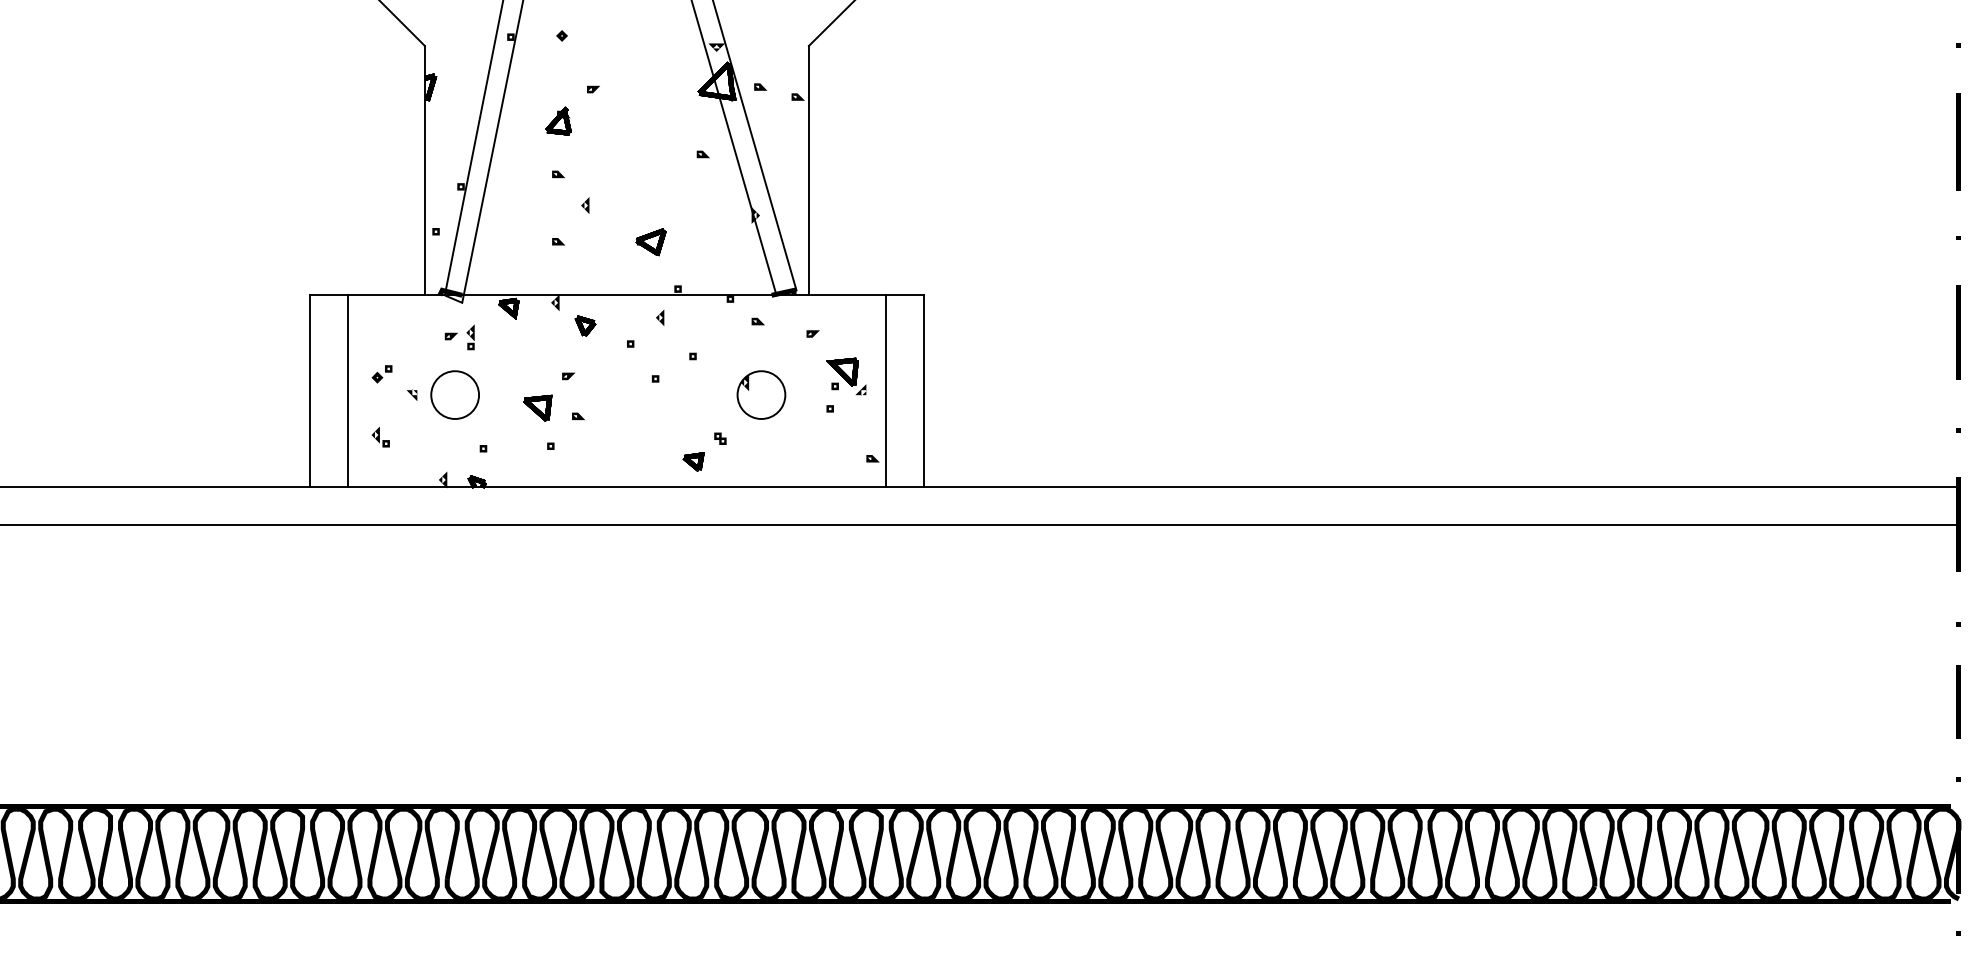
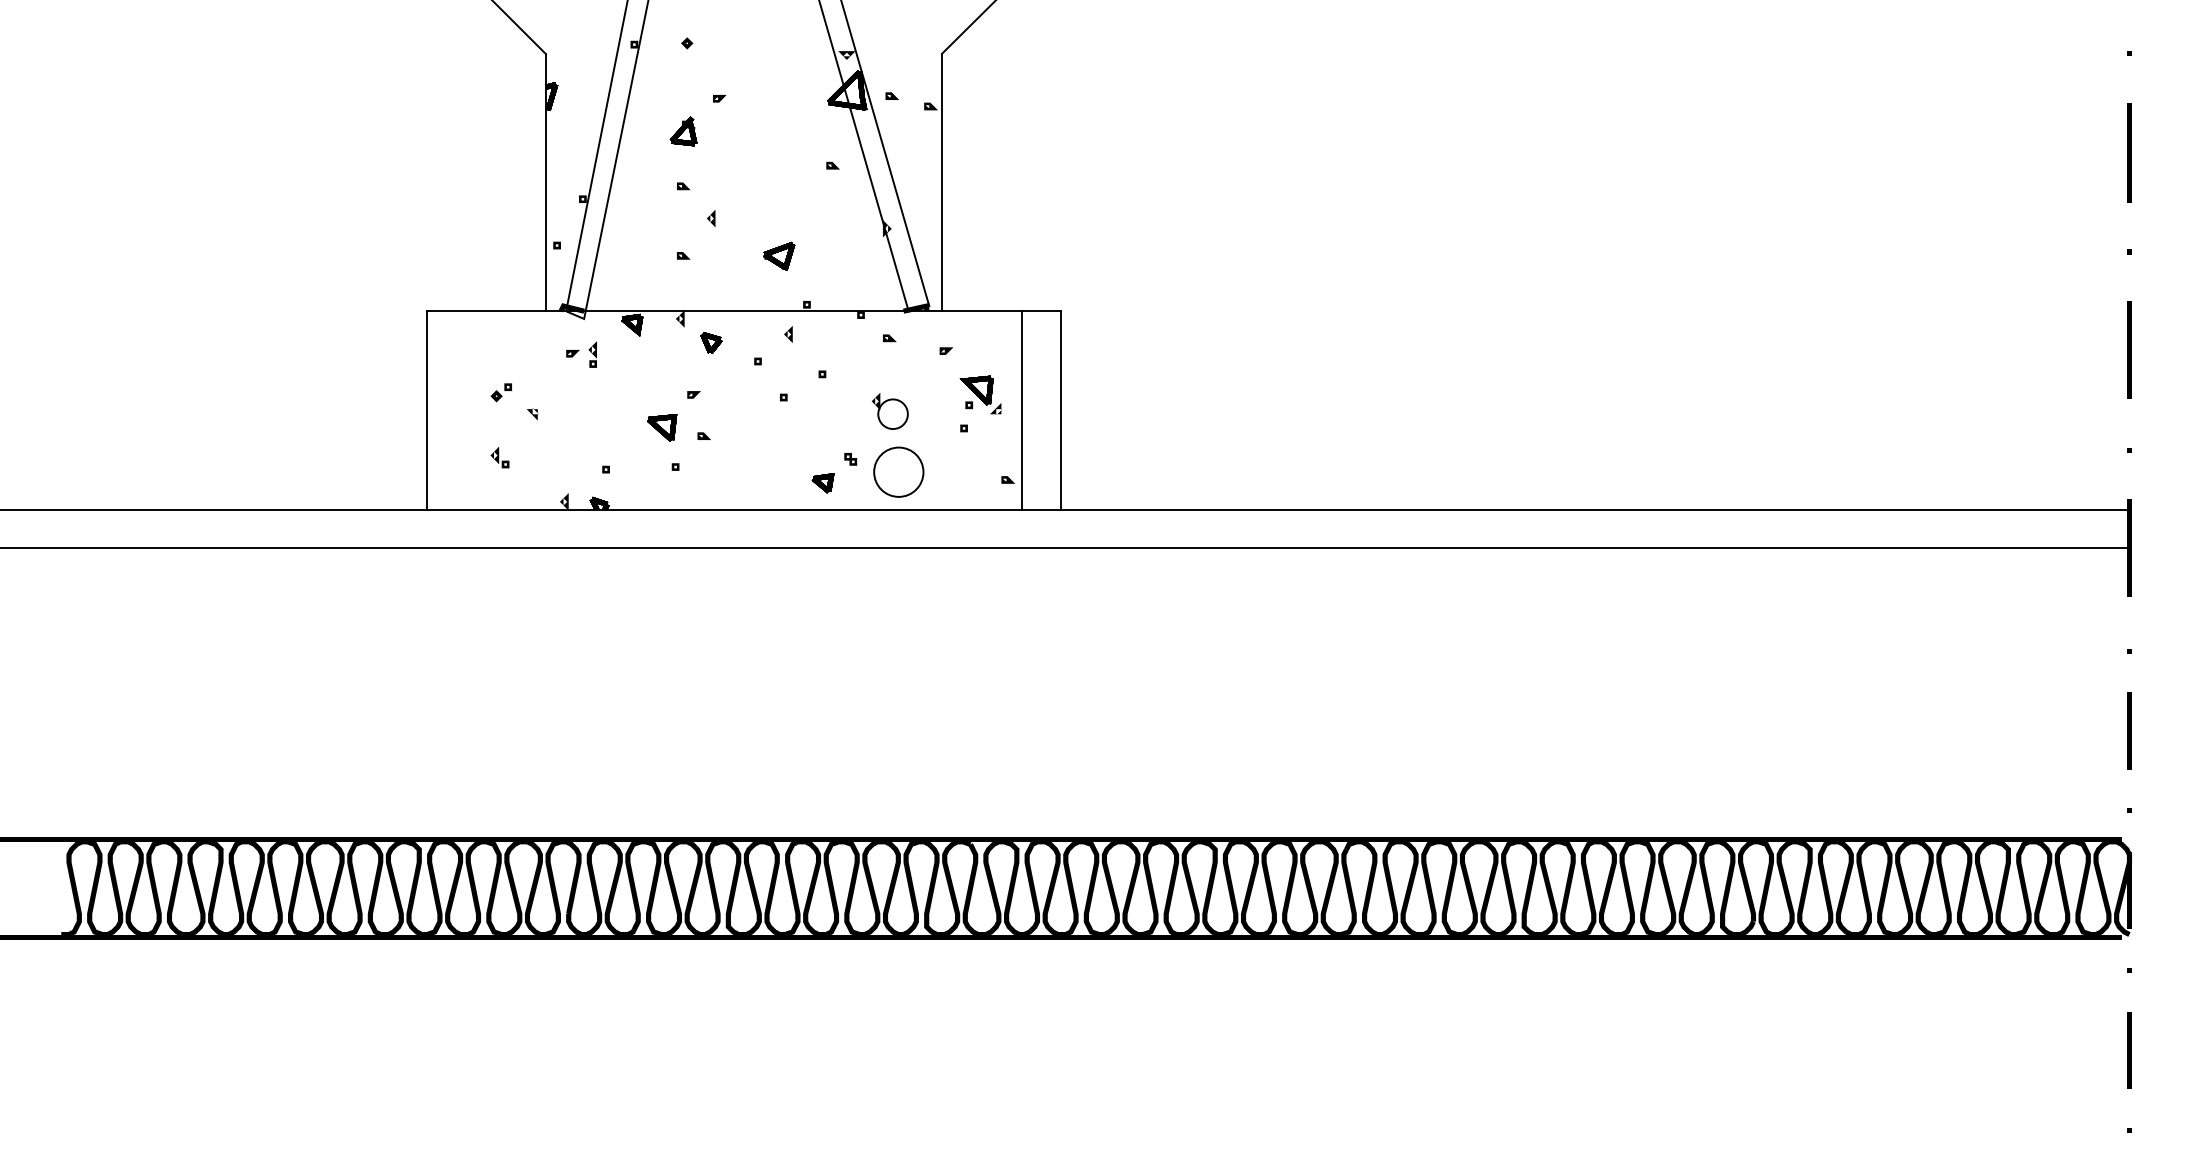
line: (347, 391) -> (465, 410), removed
circle: (454, 394) -> (898, 471), moved
circle: (760, 394) -> (892, 413), size x0.6

